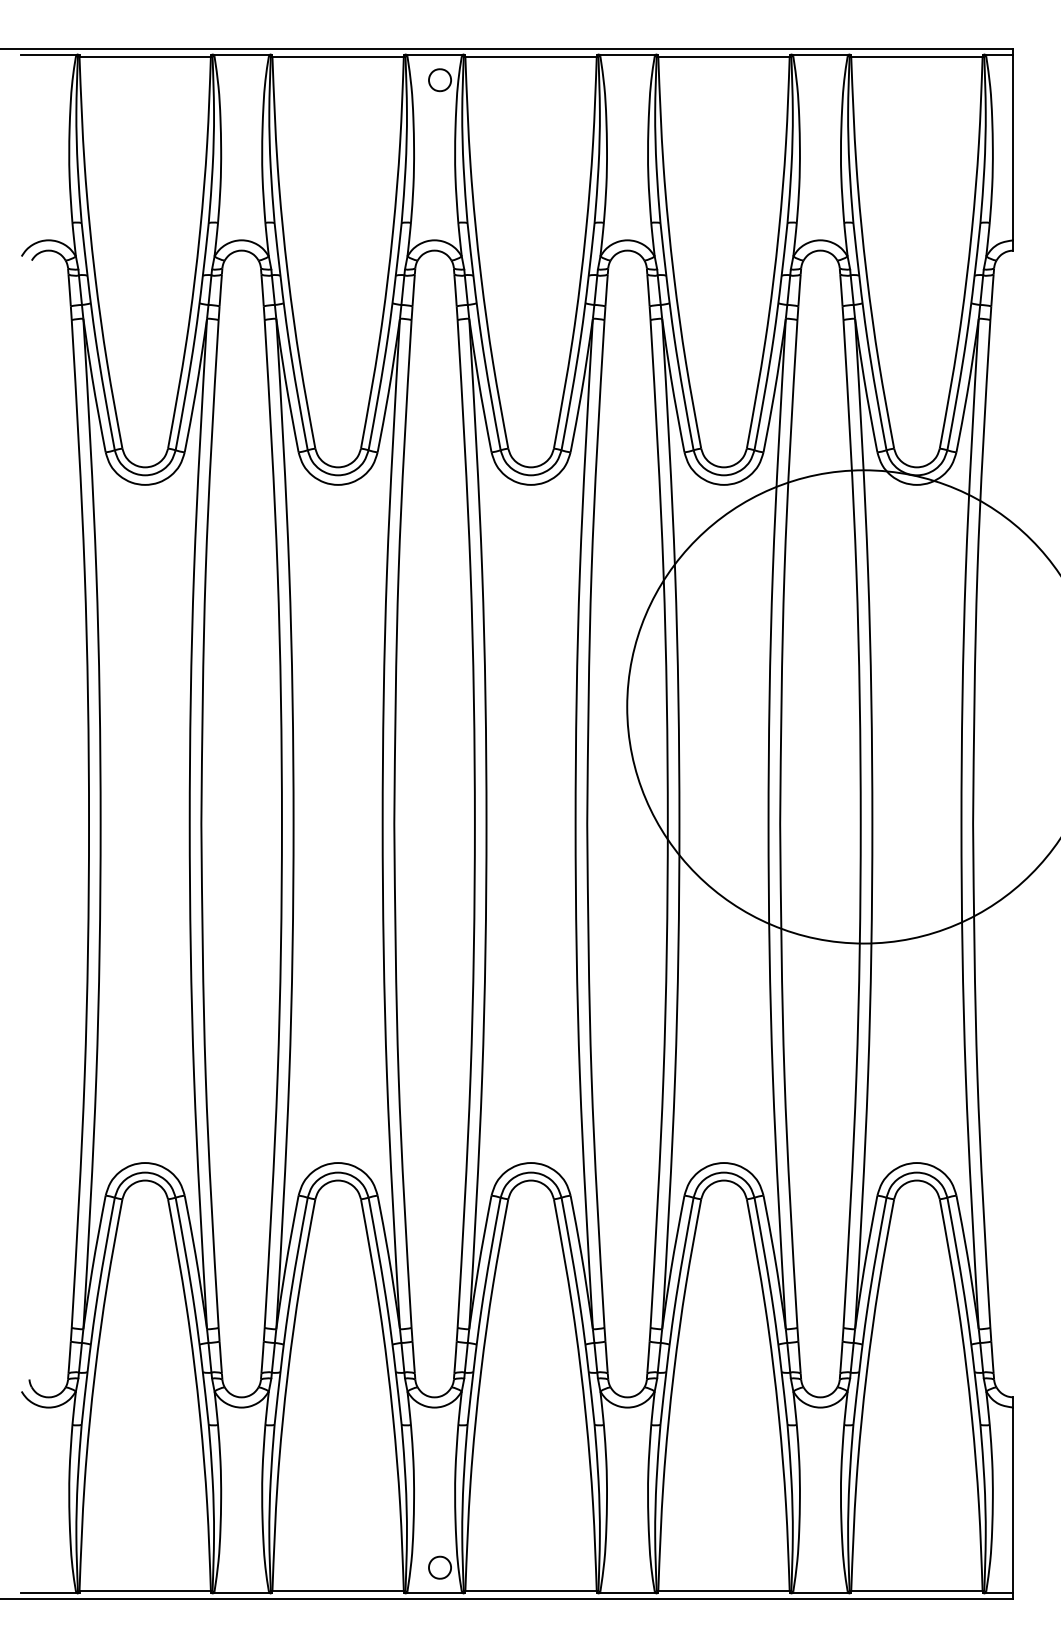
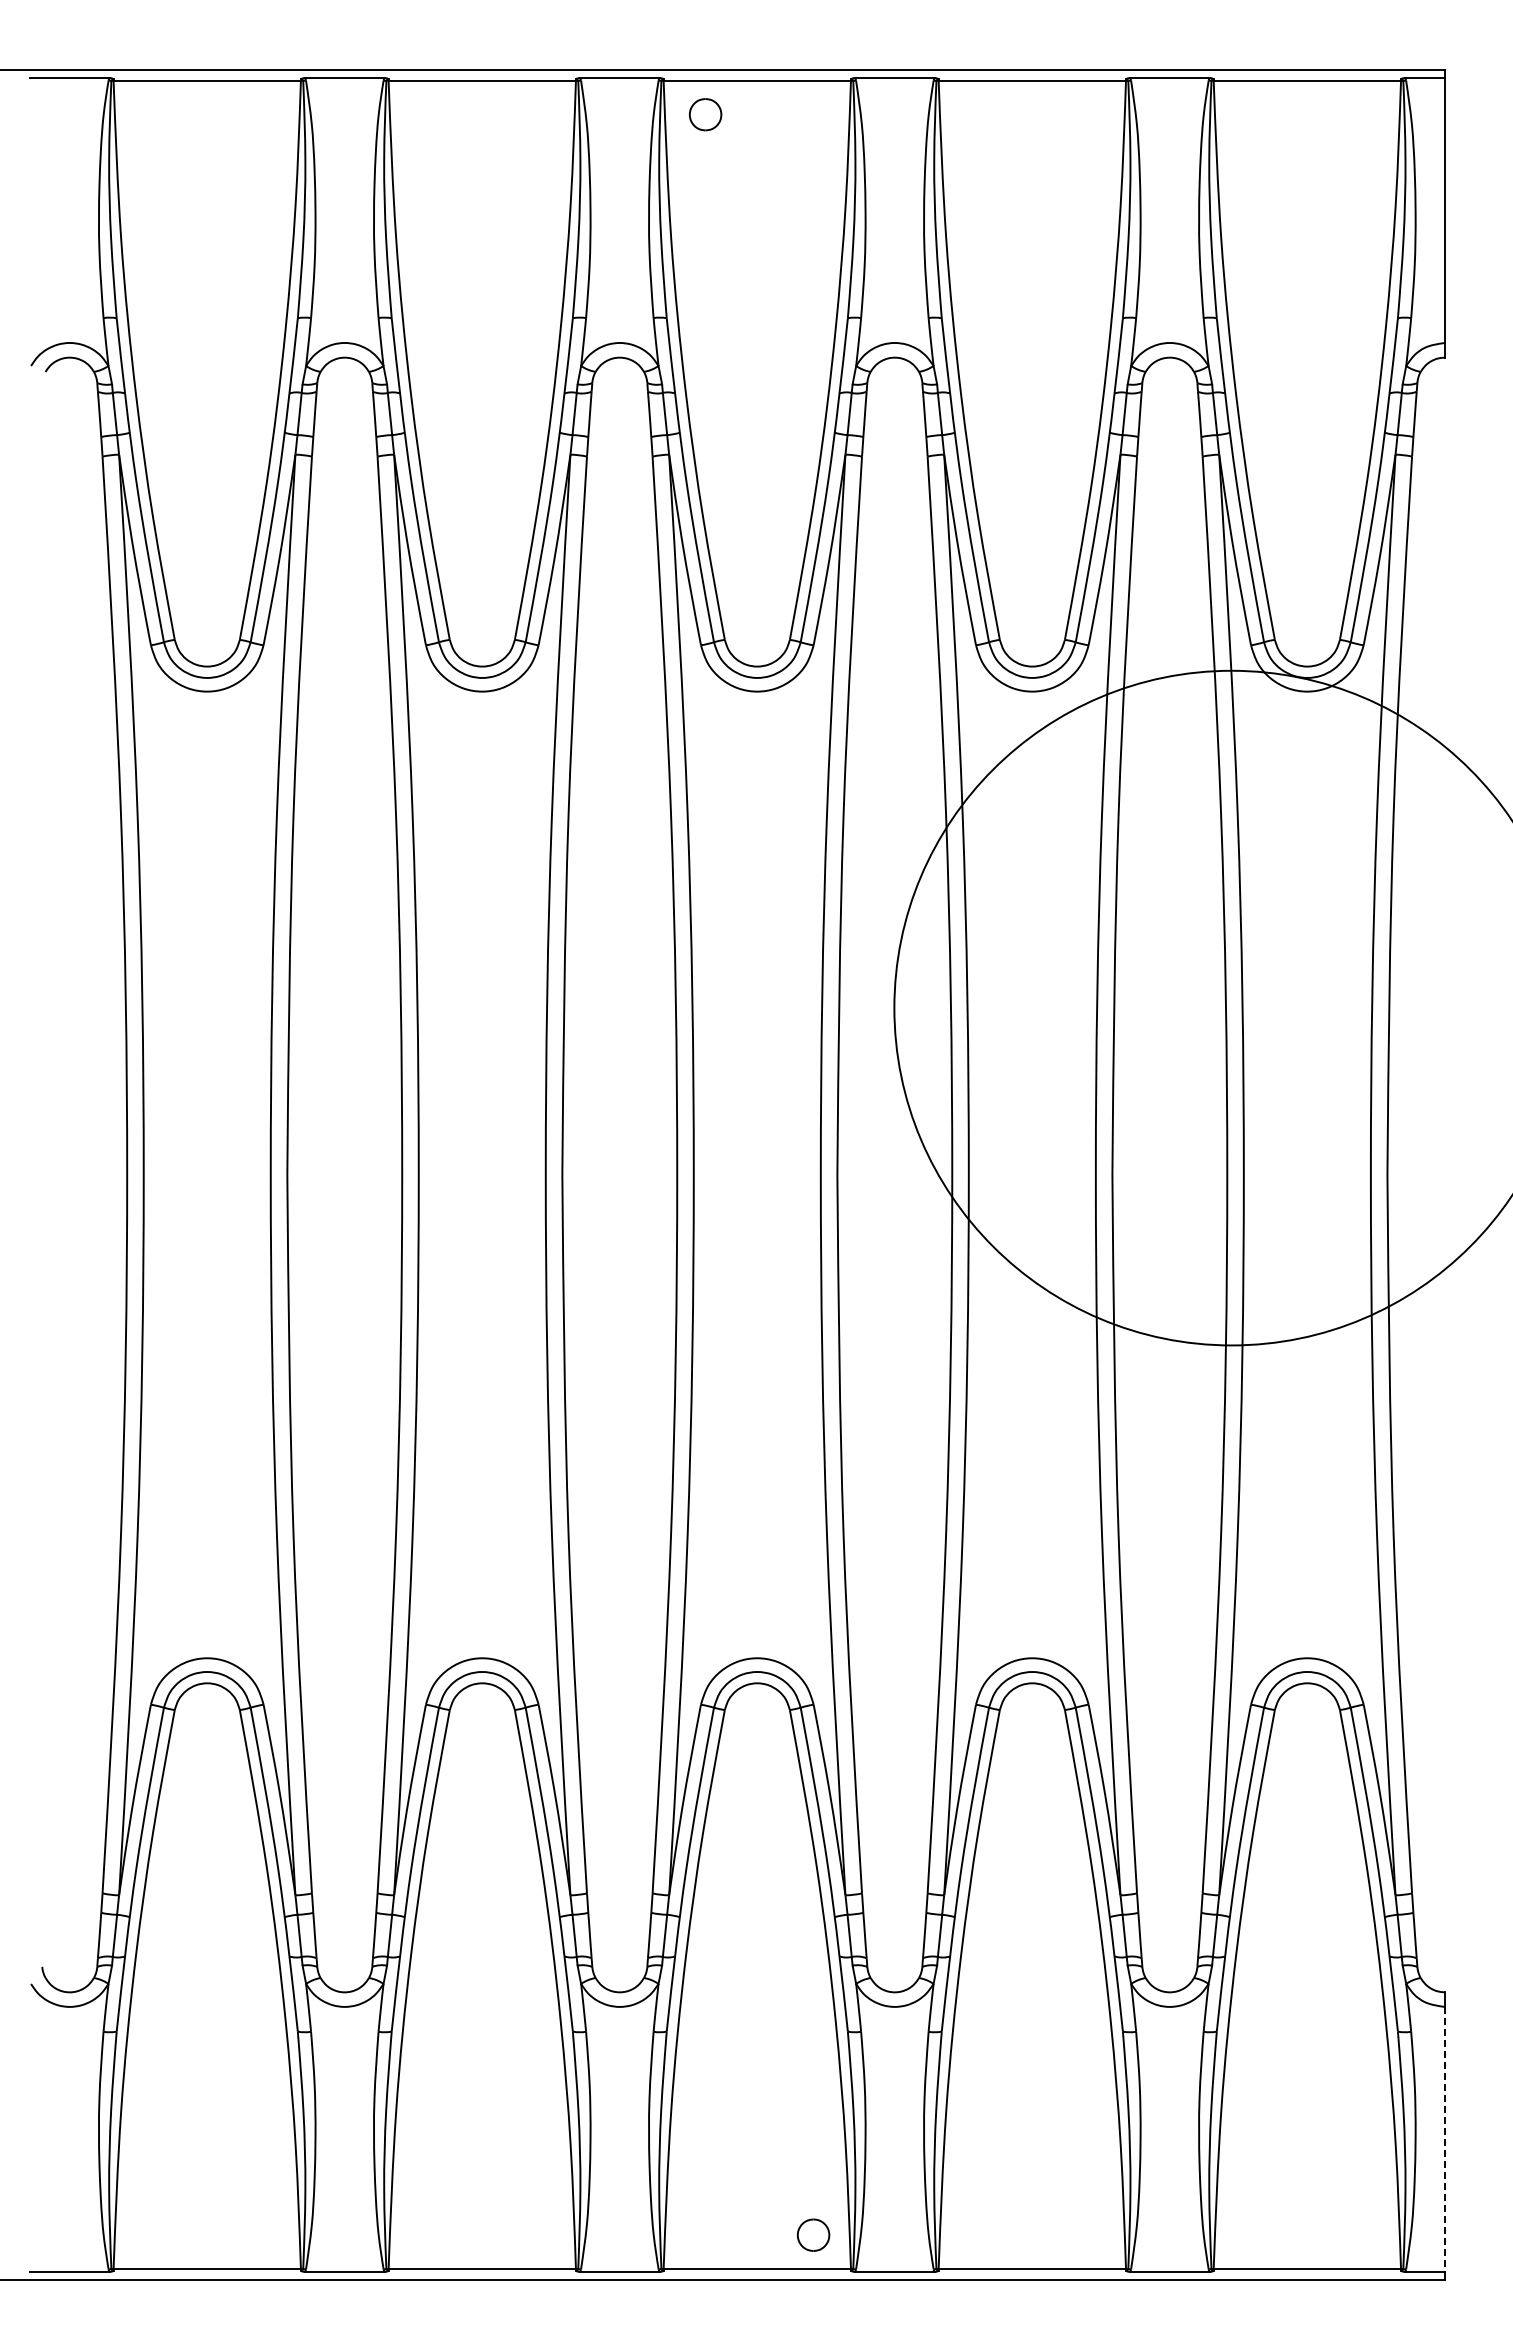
part: (440, 80) -> (705, 114), moved
line: (1013, 1500) -> (1444, 2139), solid -> dashed
part: (440, 1567) -> (813, 2234), moved

